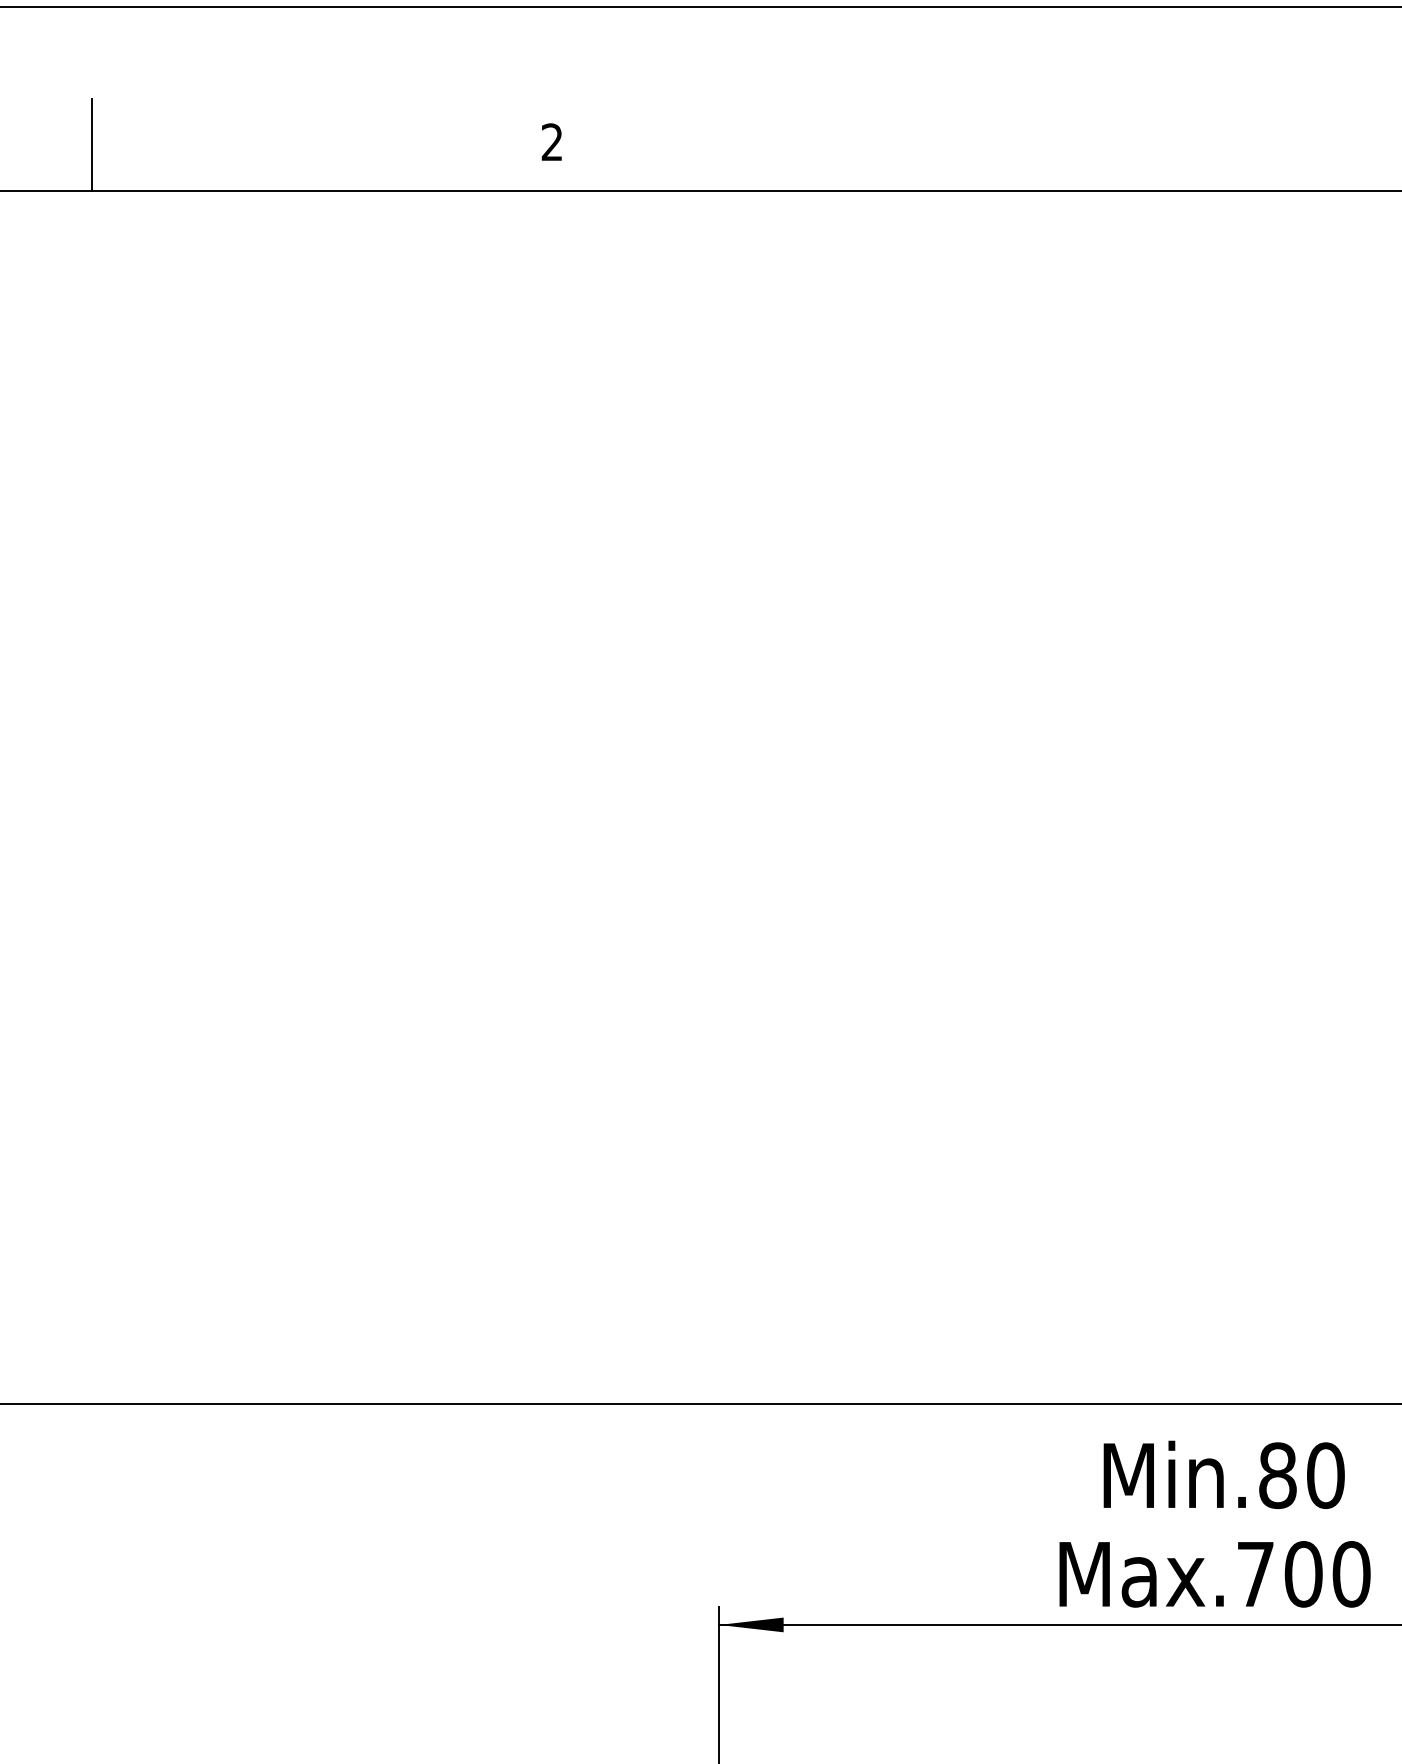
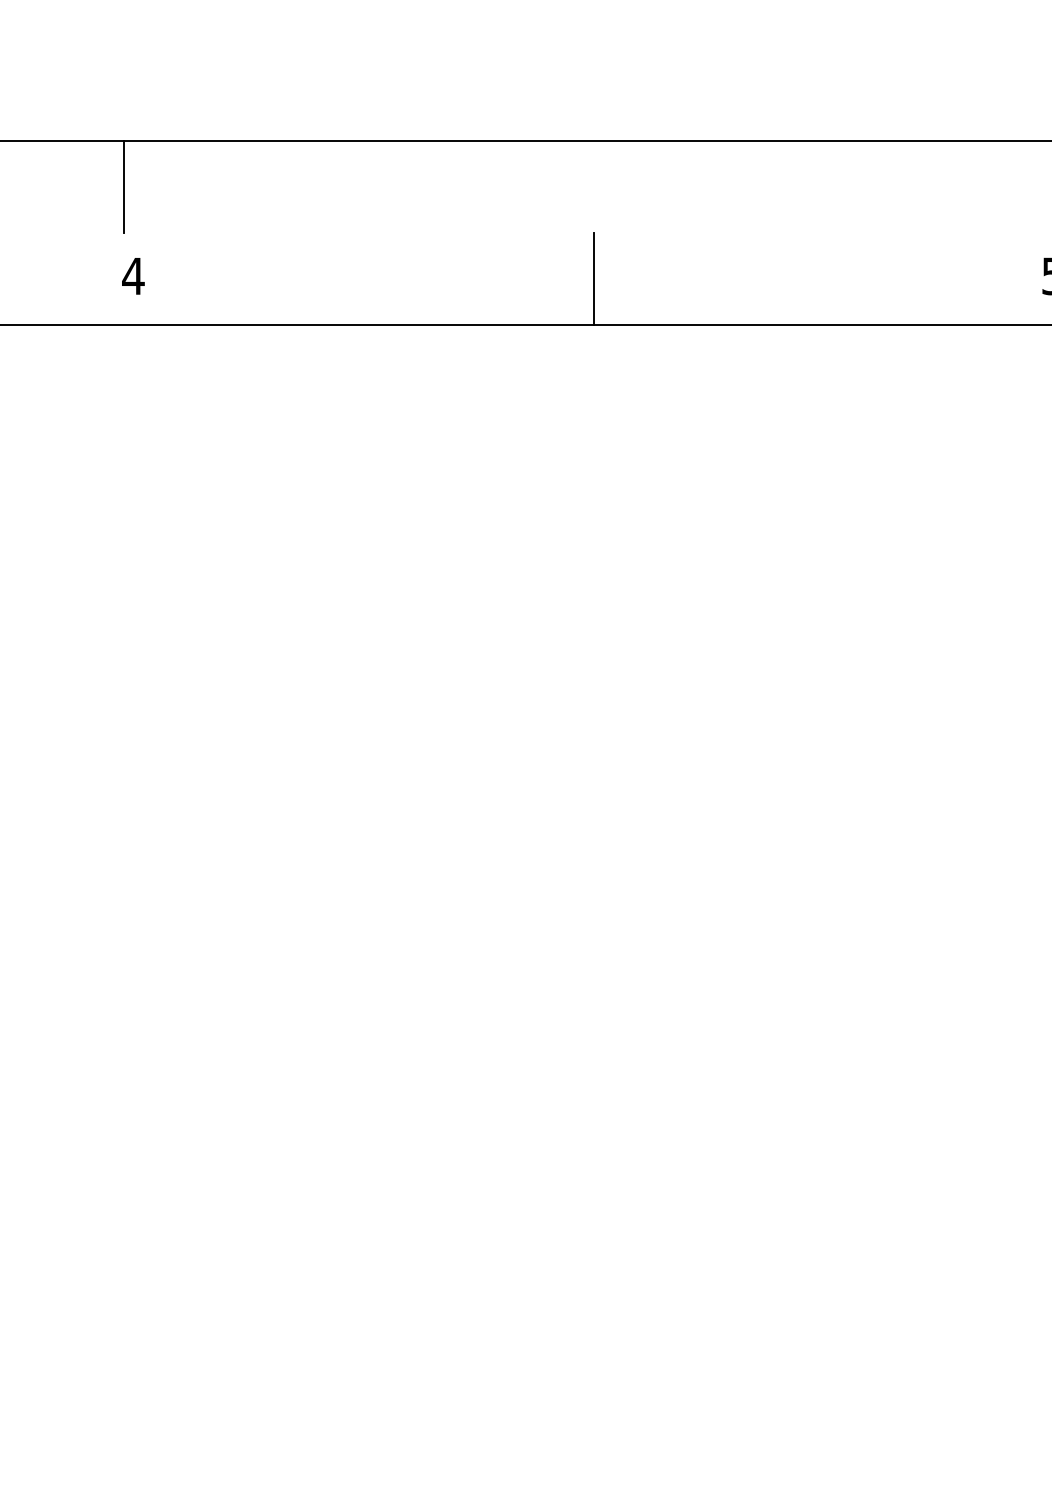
line: (543, 52) -> (124, 186), added
text: (551, 141) -> (132, 275), 2 -> 4
line: (1012, 144) -> (593, 278), added

